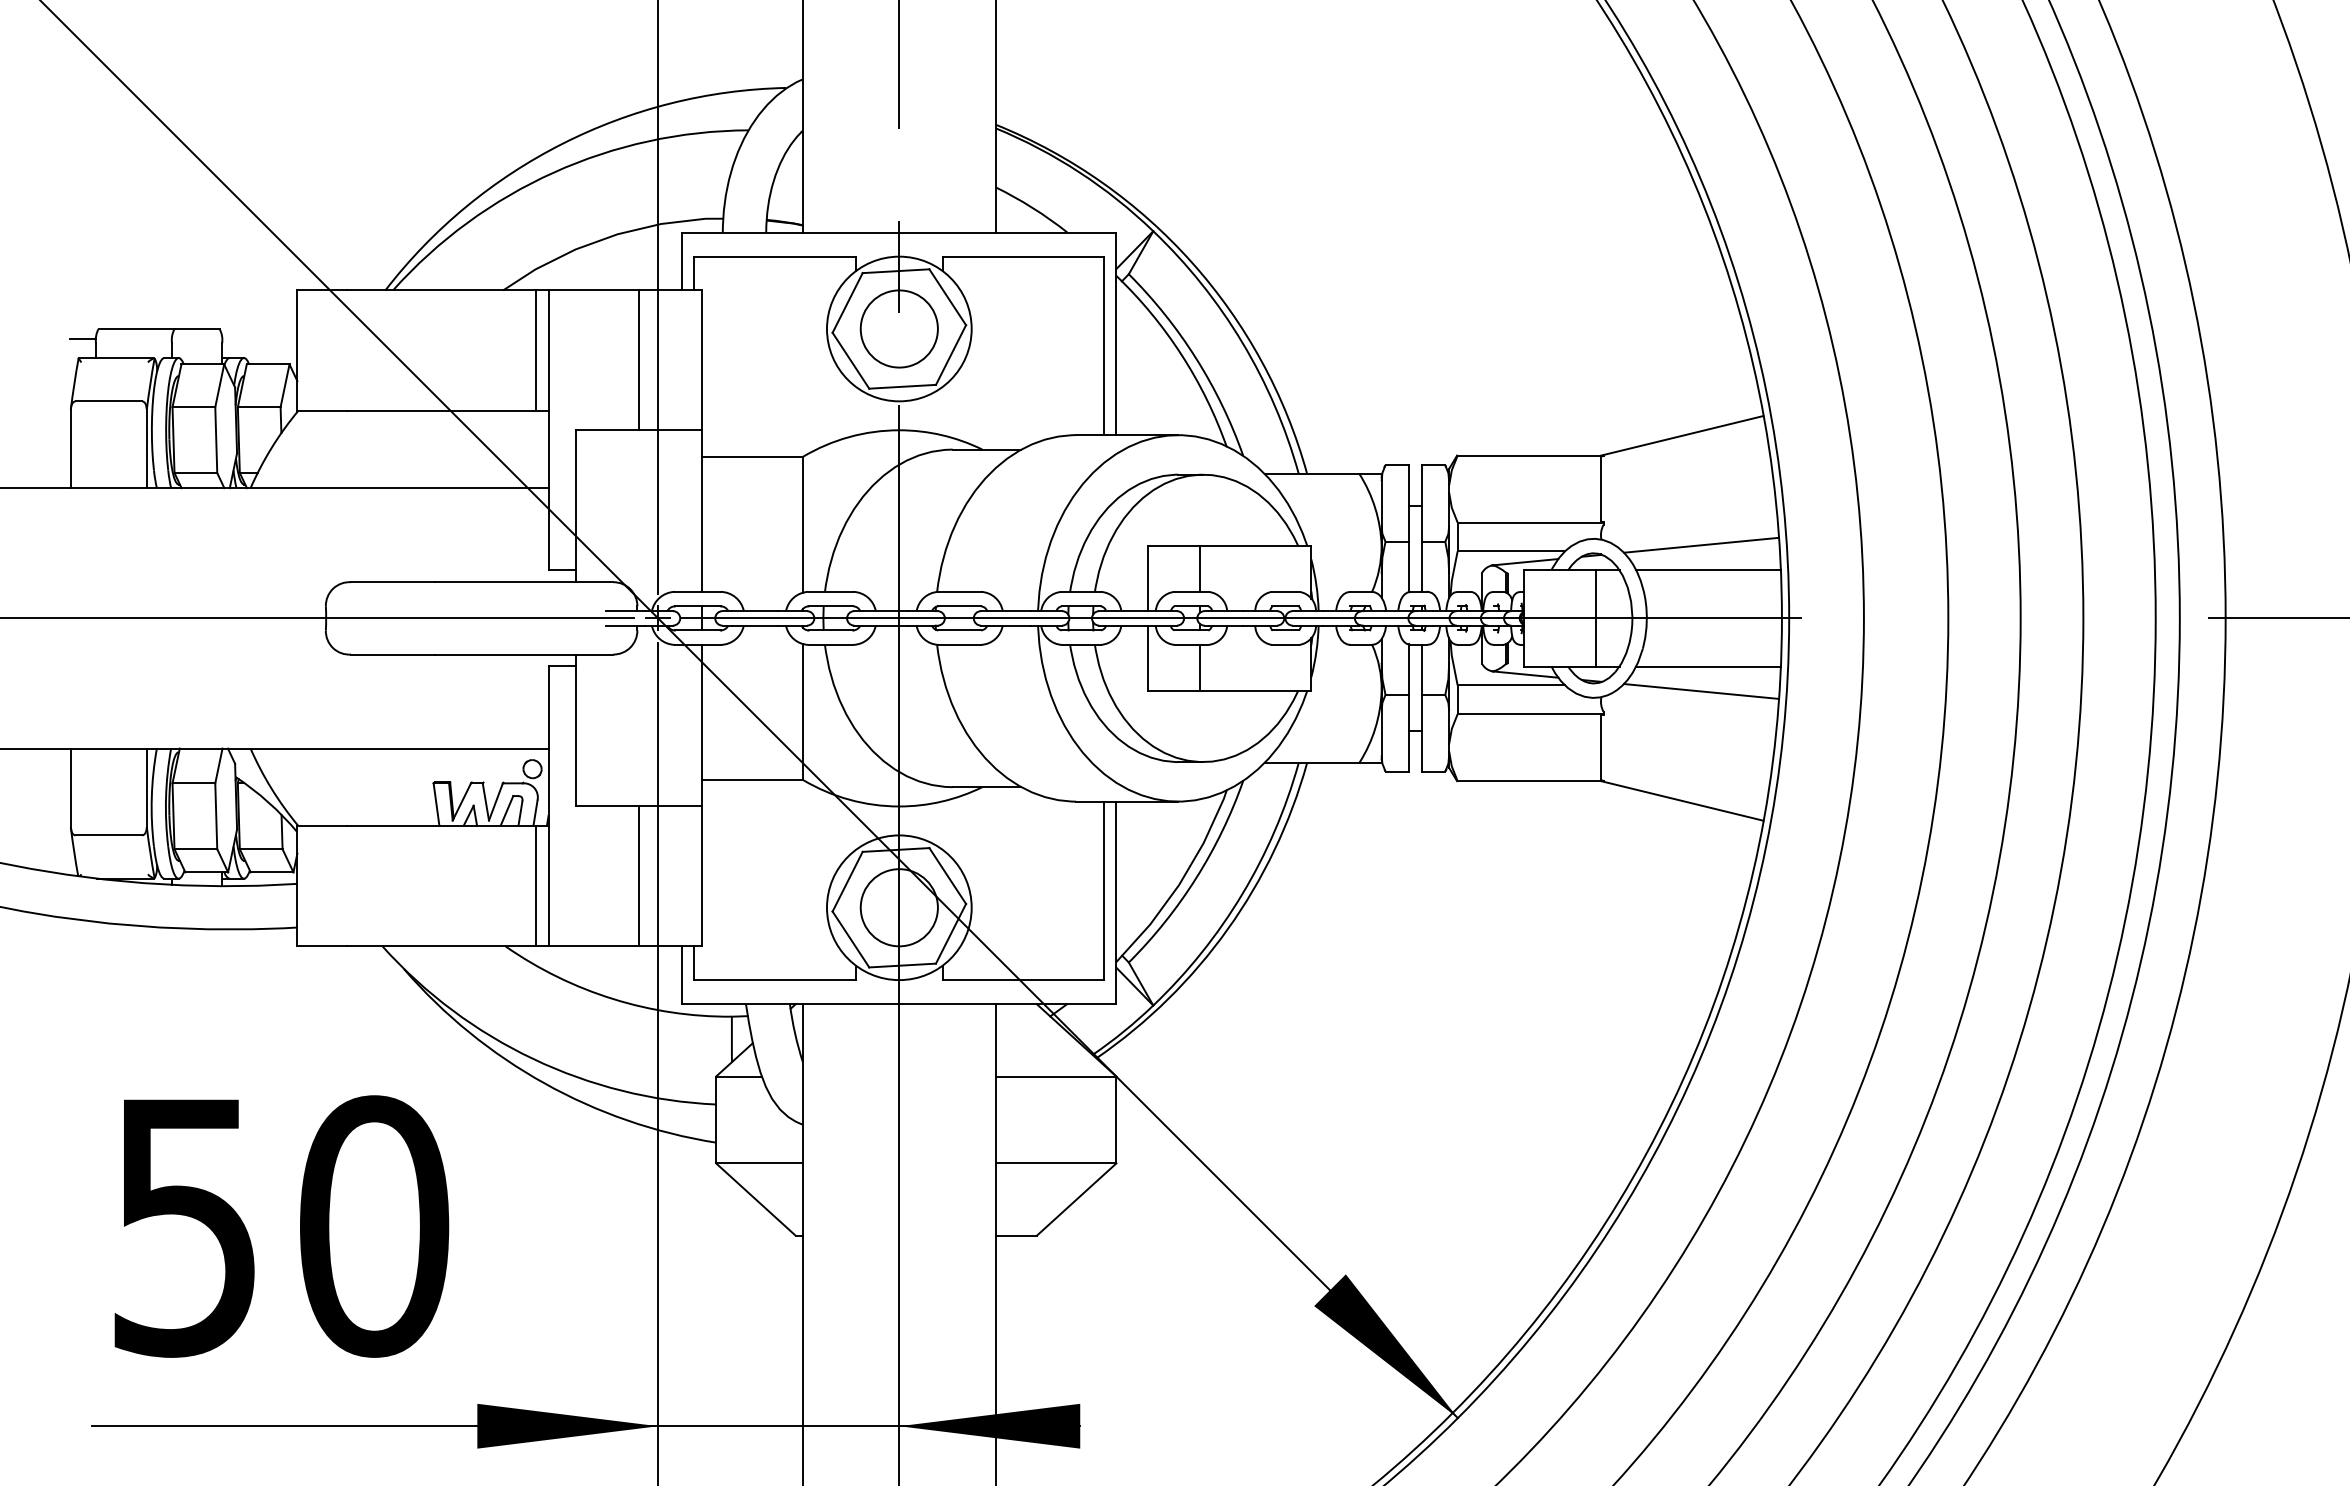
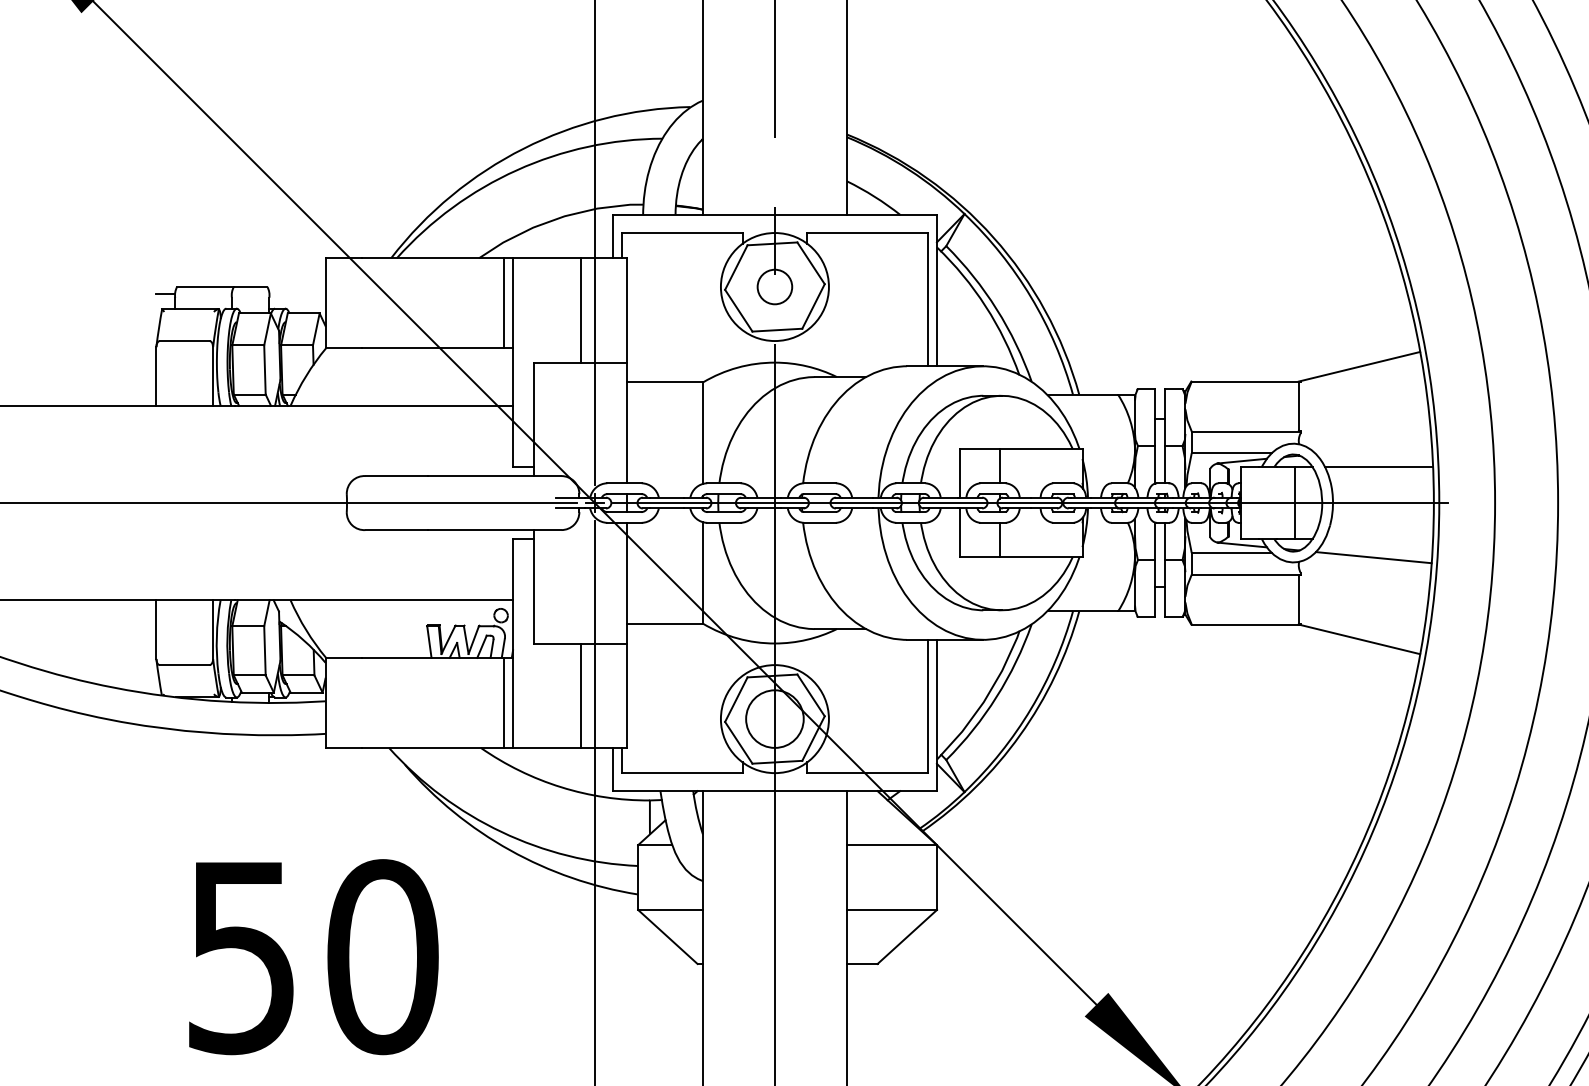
circle: (898, 328) -> (774, 286), size x0.6
line: (1701, 544) -> (1373, 447), removed
line: (1707, 666) -> (1378, 538), removed

